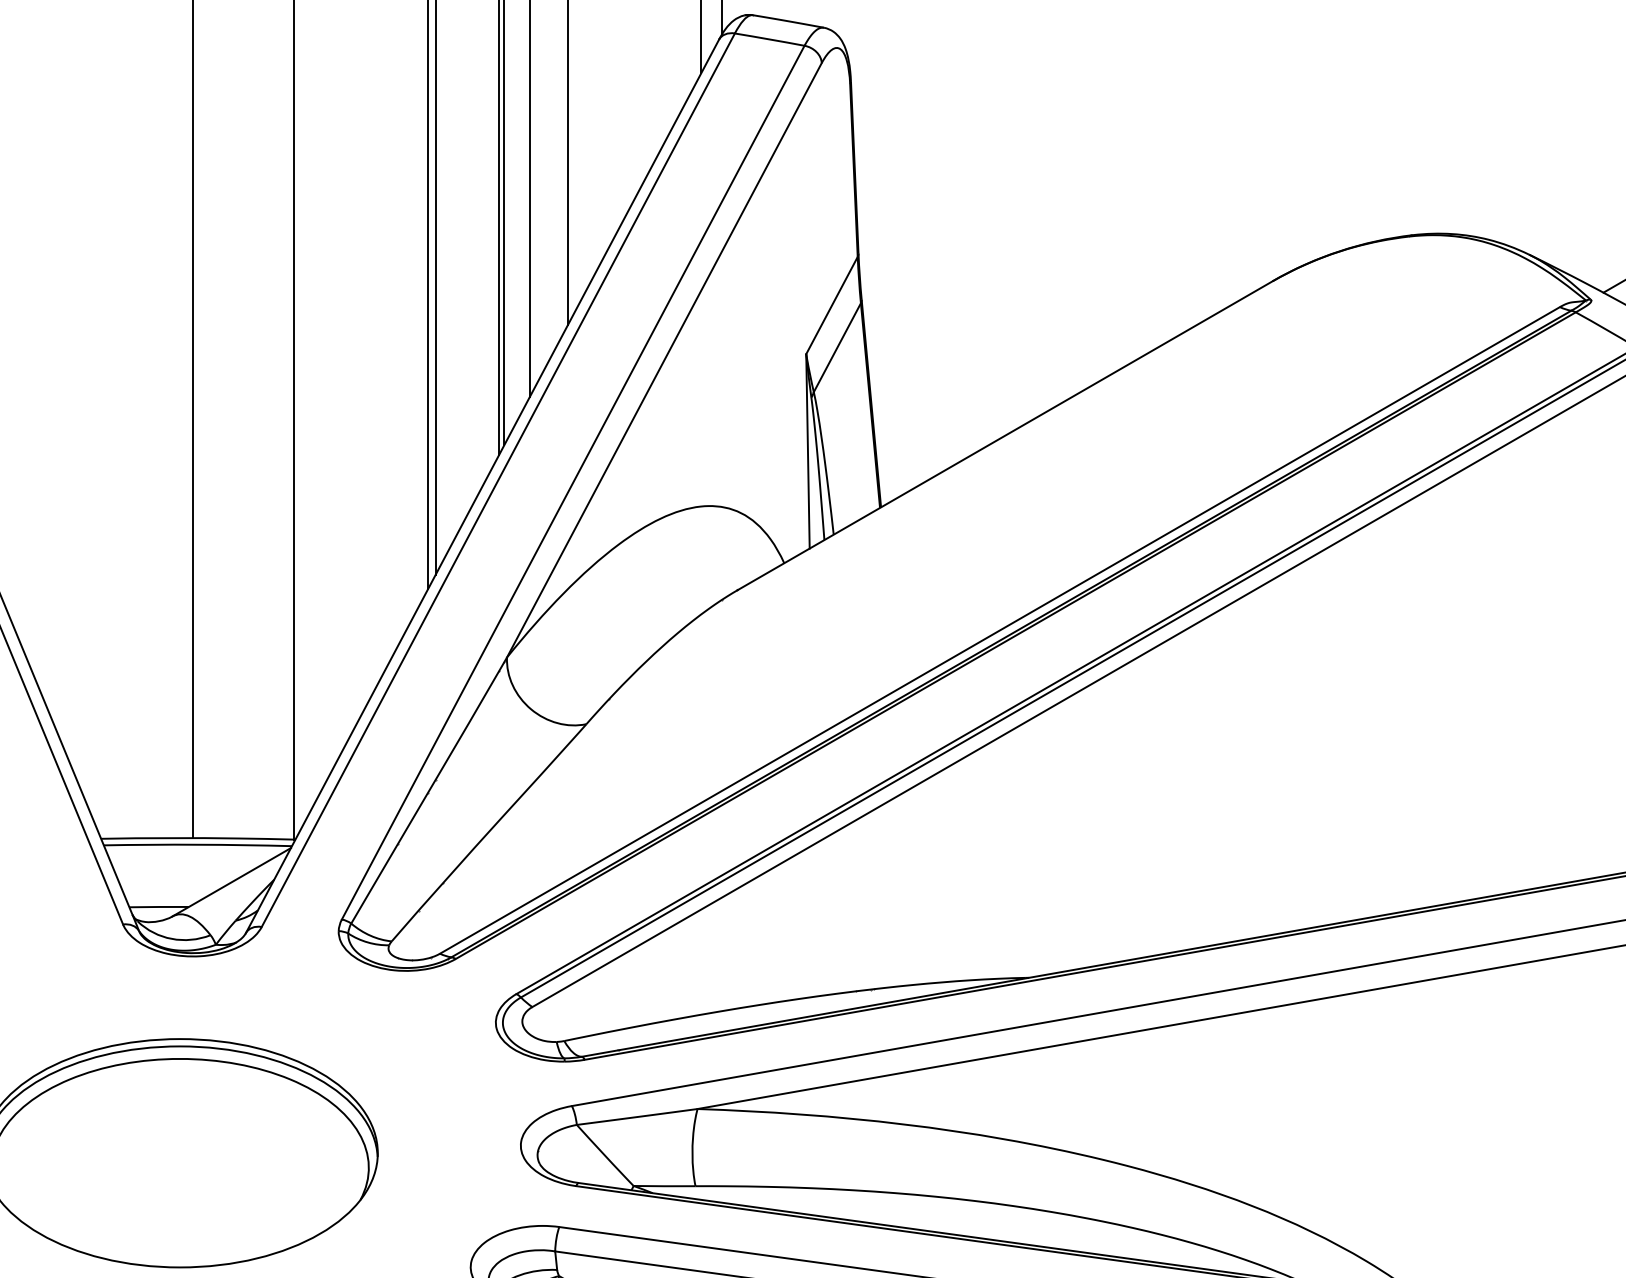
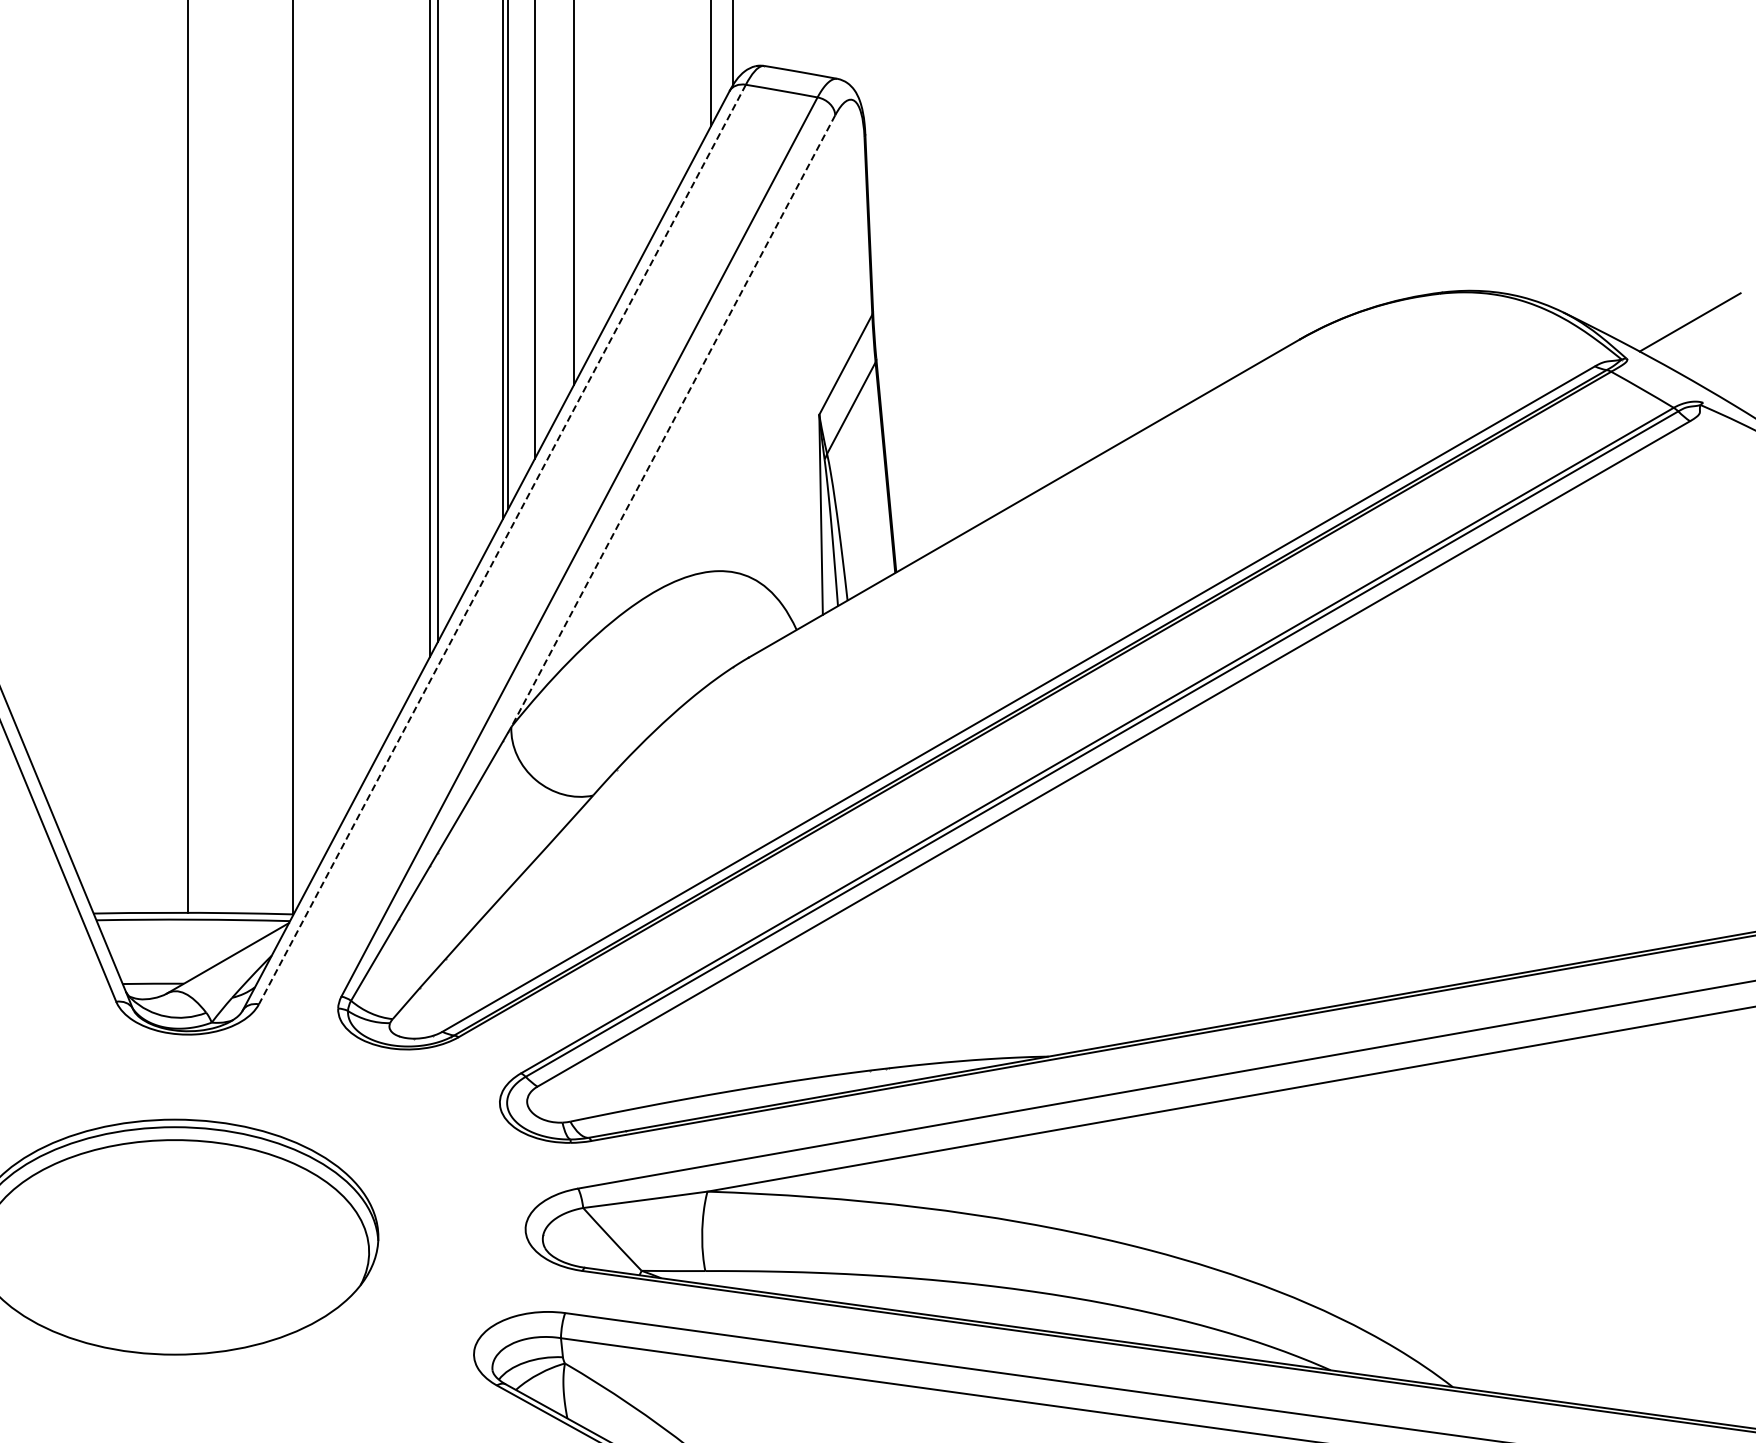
line: (664, 360) -> (673, 421), solid -> dashed
line: (498, 480) -> (502, 544), solid -> dashed

